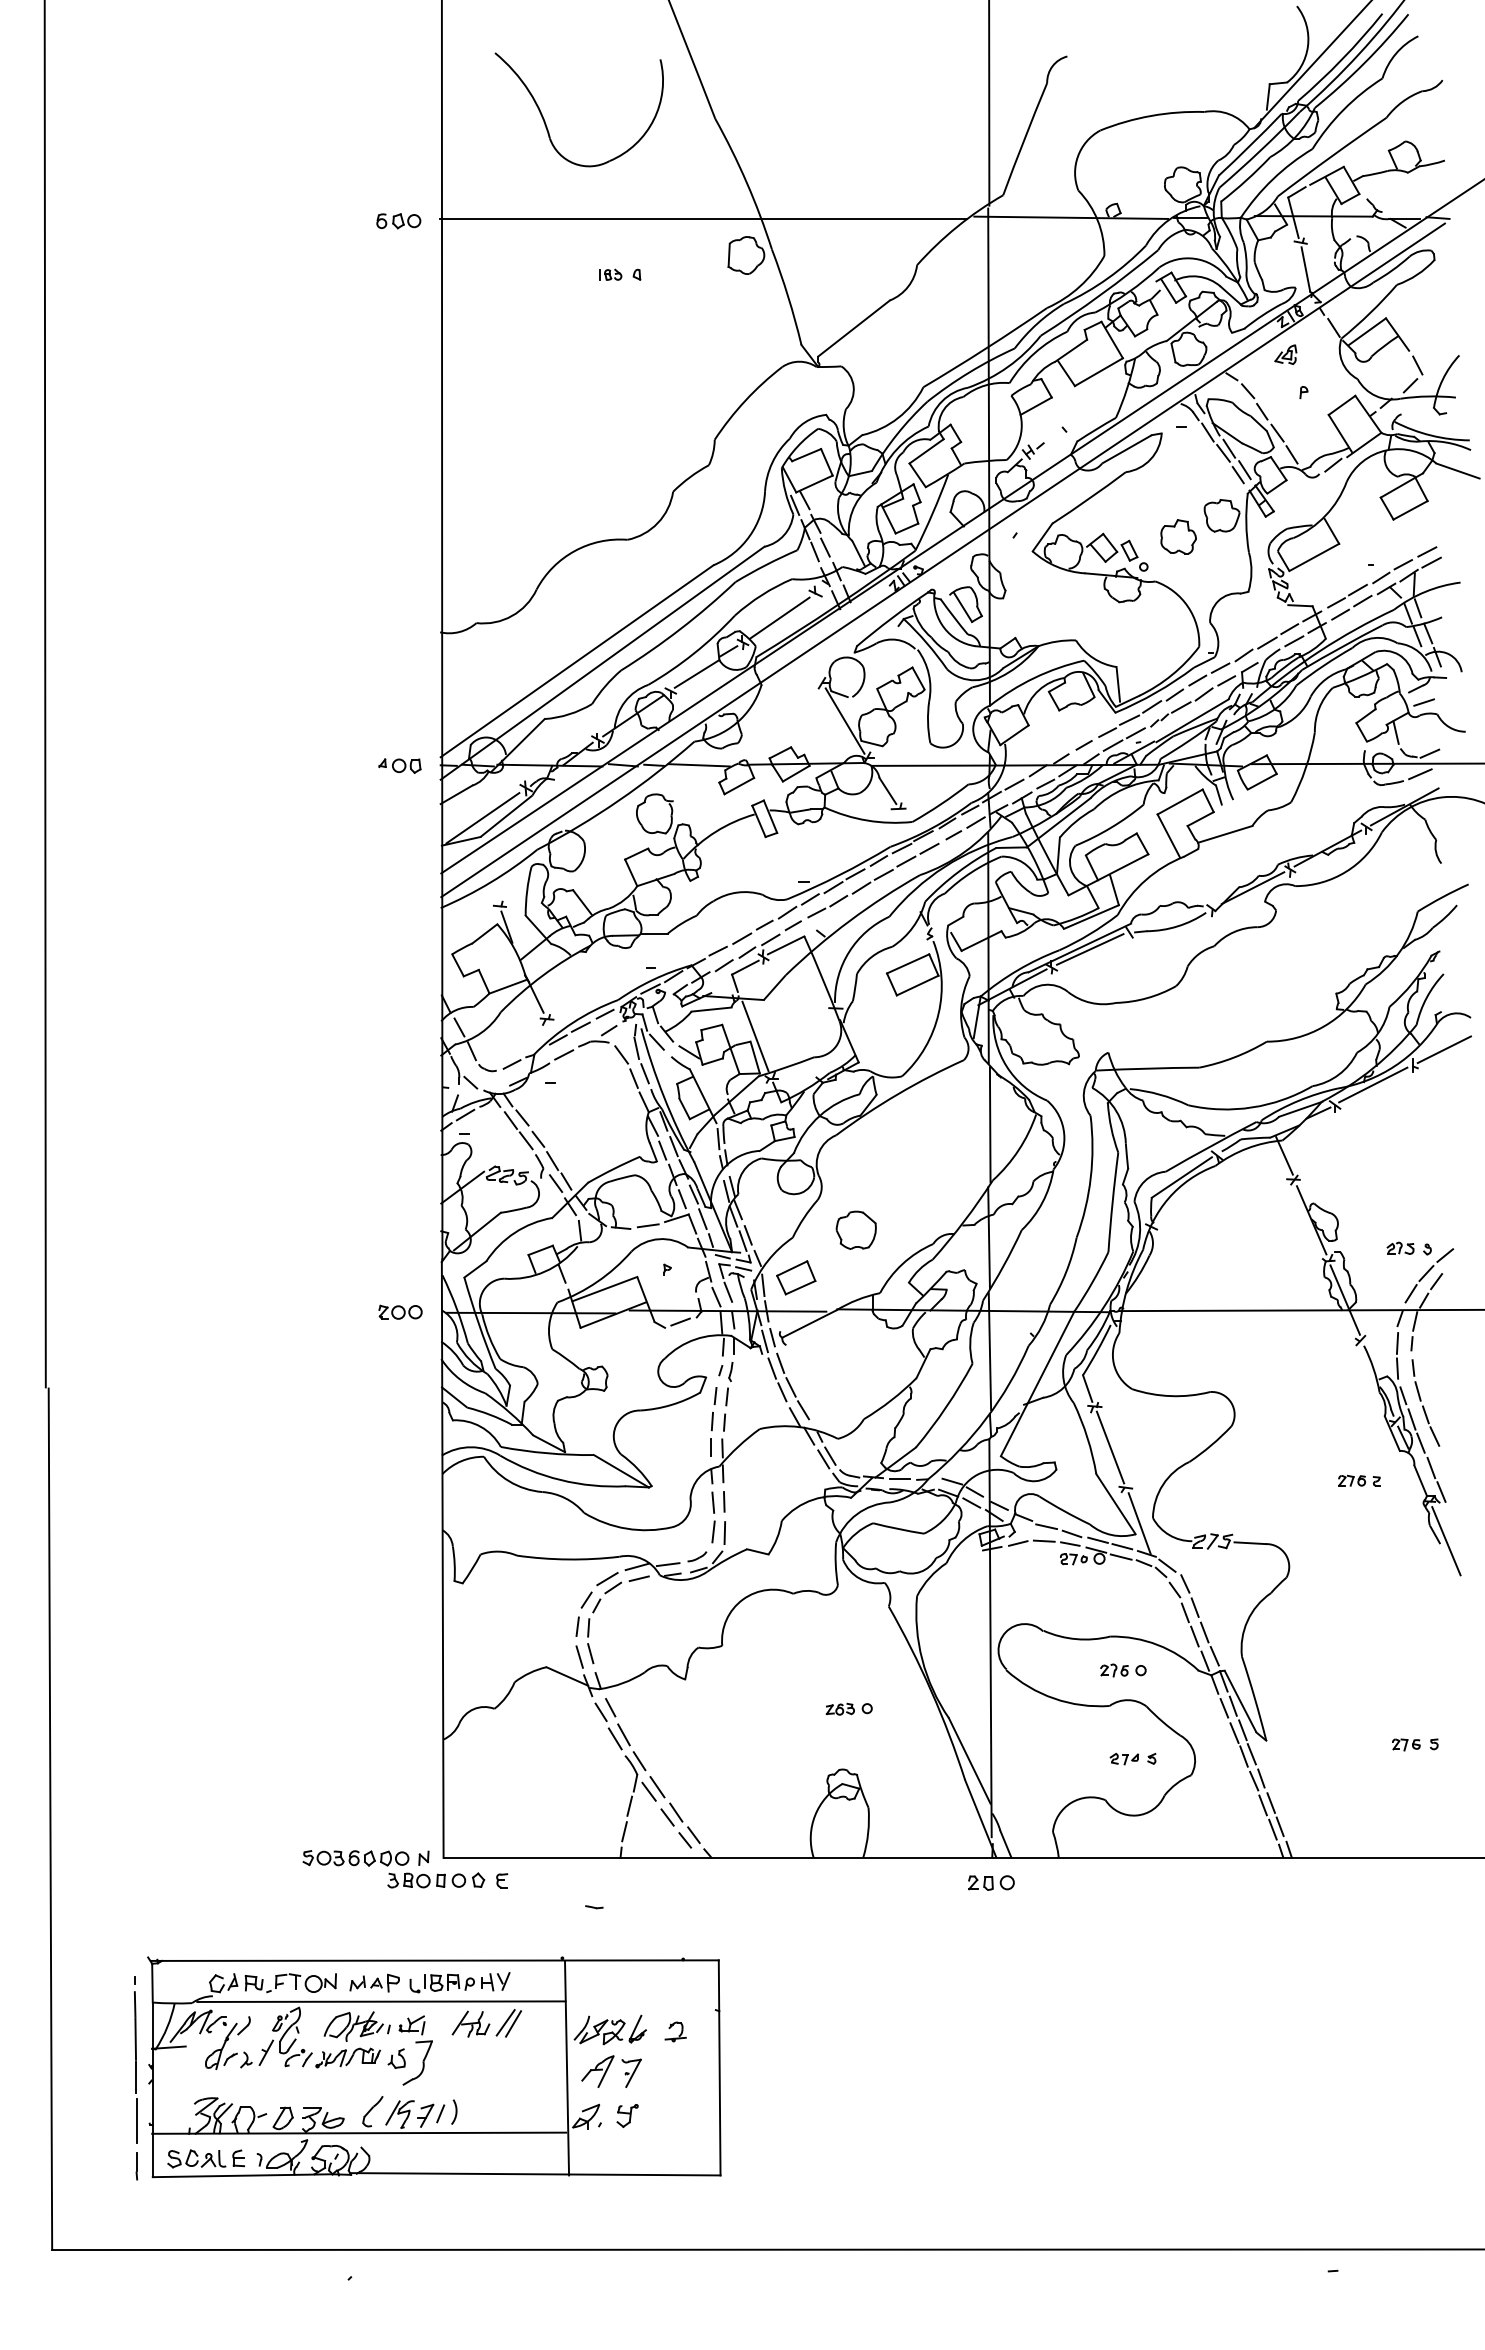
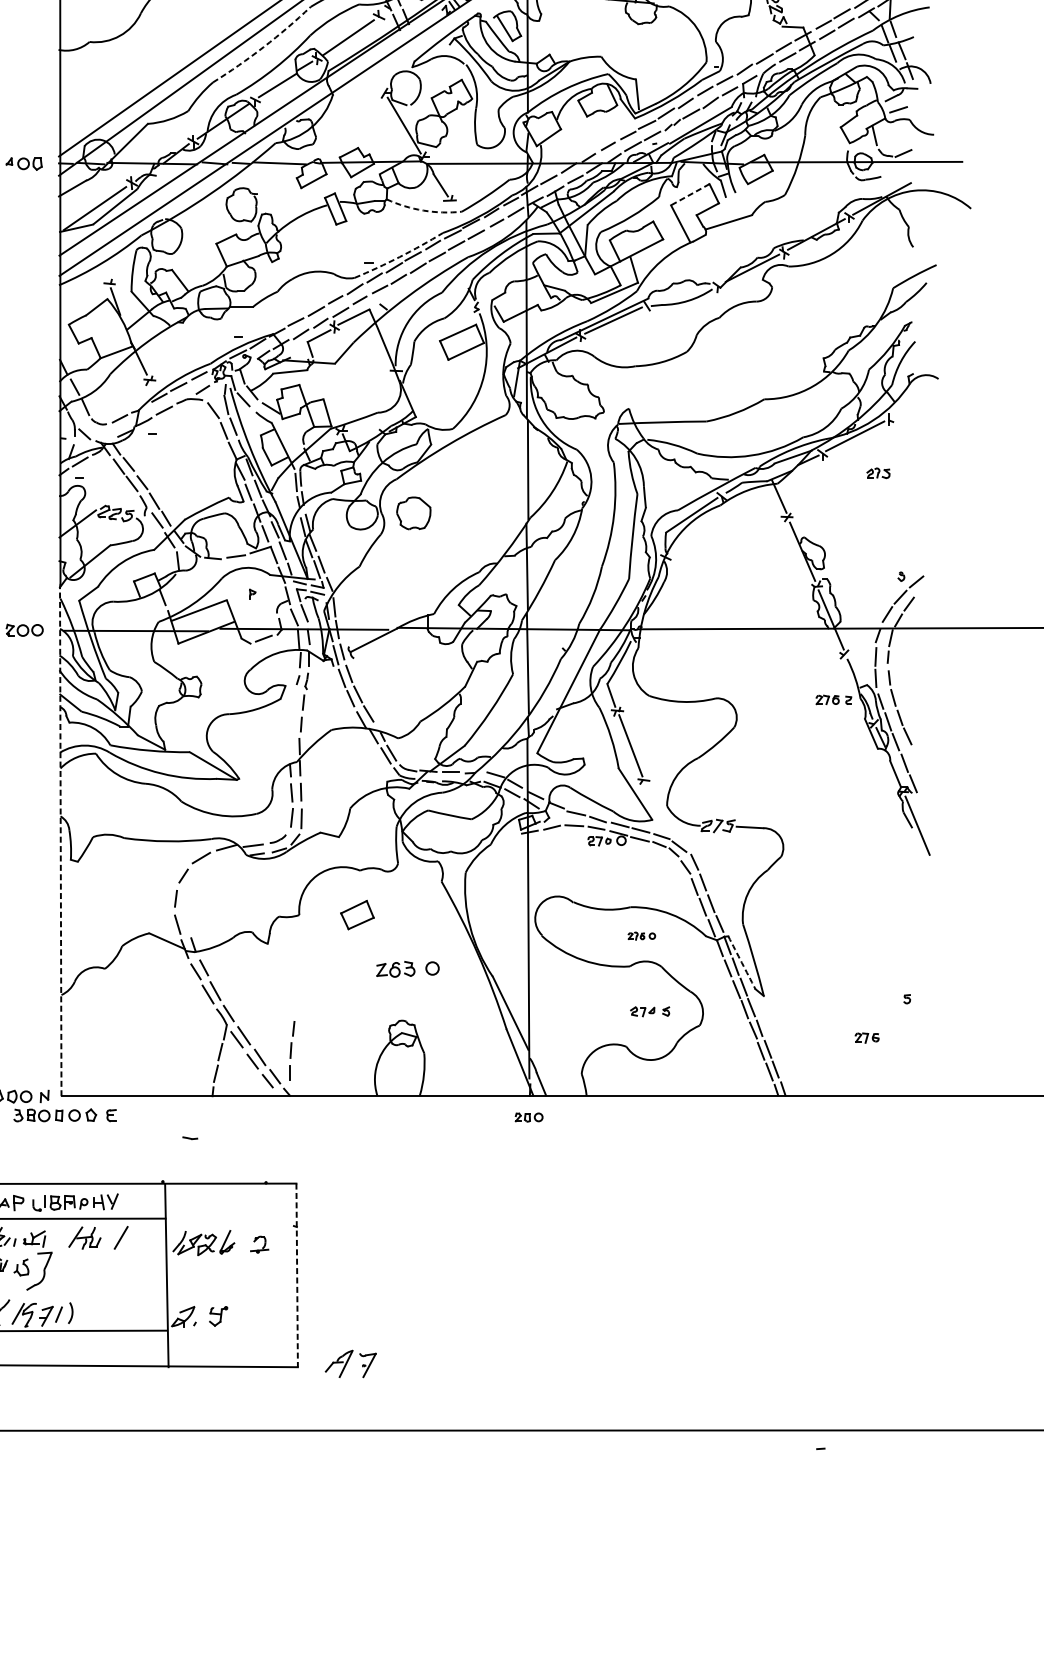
arc: (680, 629) -> (263, 47), solid -> dashed
line: (1420, 774) -> (895, 171), removed
line: (1180, 802) -> (690, 195), solid -> dashed
arc: (867, 820) -> (423, 210), solid -> dashed
arc: (839, 875) -> (399, 257), solid -> dashed
line: (755, 1036) -> (327, 394), removed
line: (1443, 1049) -> (915, 406), removed
part: (855, 1229) -> (413, 512), moved
part: (1400, 1247) -> (878, 472), moved
part: (796, 1277) -> (357, 914), moved
part: (713, 1421) -> (291, 1050), moved
part: (1359, 1480) -> (834, 699), moved
line: (1139, 1523) -> (655, 810), removed
line: (442, 1559) -> (60, 841), solid -> dashed
part: (598, 1605) -> (193, 880), removed
part: (1123, 1670) -> (641, 936), size x0.7
arc: (1240, 1701) -> (741, 962), solid -> dashed
part: (848, 1708) -> (407, 968), size x1.6
part: (1406, 1744) -> (867, 1037), moved
part: (991, 1882) -> (529, 1117), size x0.7
line: (505, 2022) -> (114, 1236), removed
line: (719, 2067) -> (297, 1275), solid -> dashed
part: (611, 2071) -> (350, 1363), moved

